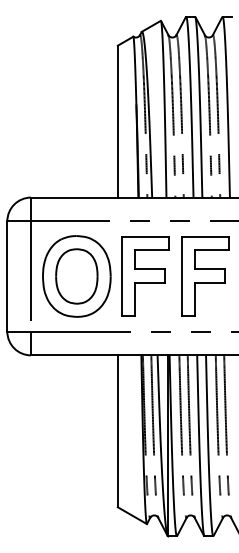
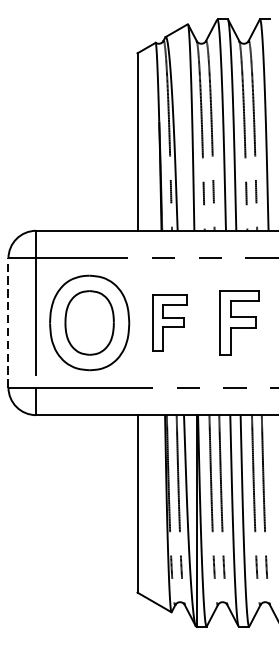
line: (7, 275) -> (8, 321), solid -> dashed
part: (145, 276) -> (169, 323), size x0.6
part: (205, 276) -> (239, 323), size x0.7

